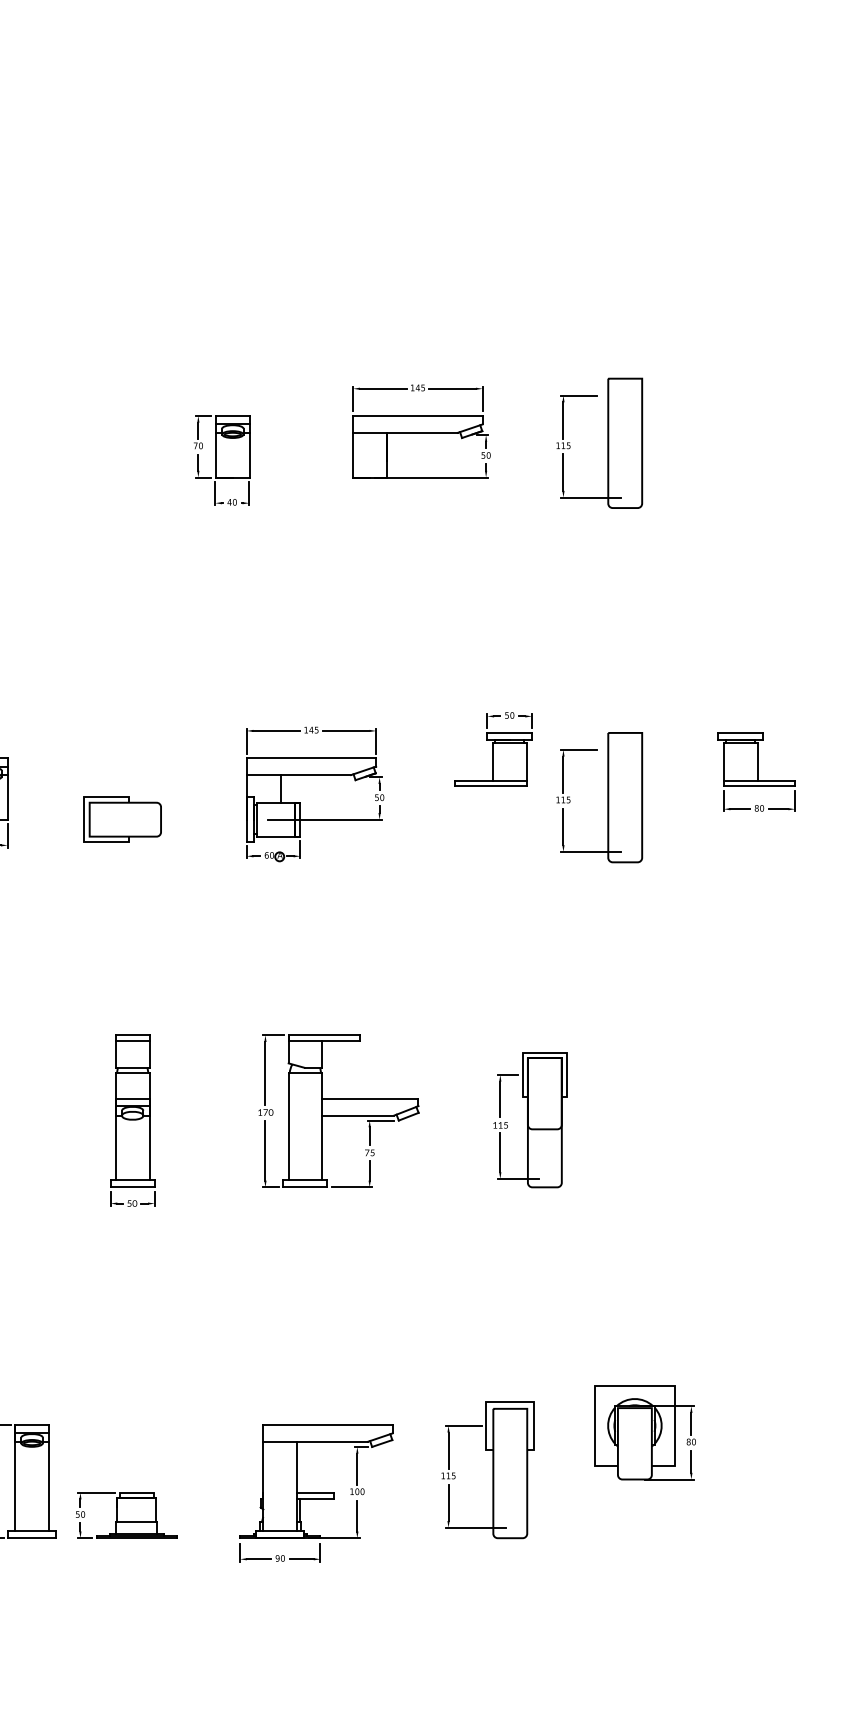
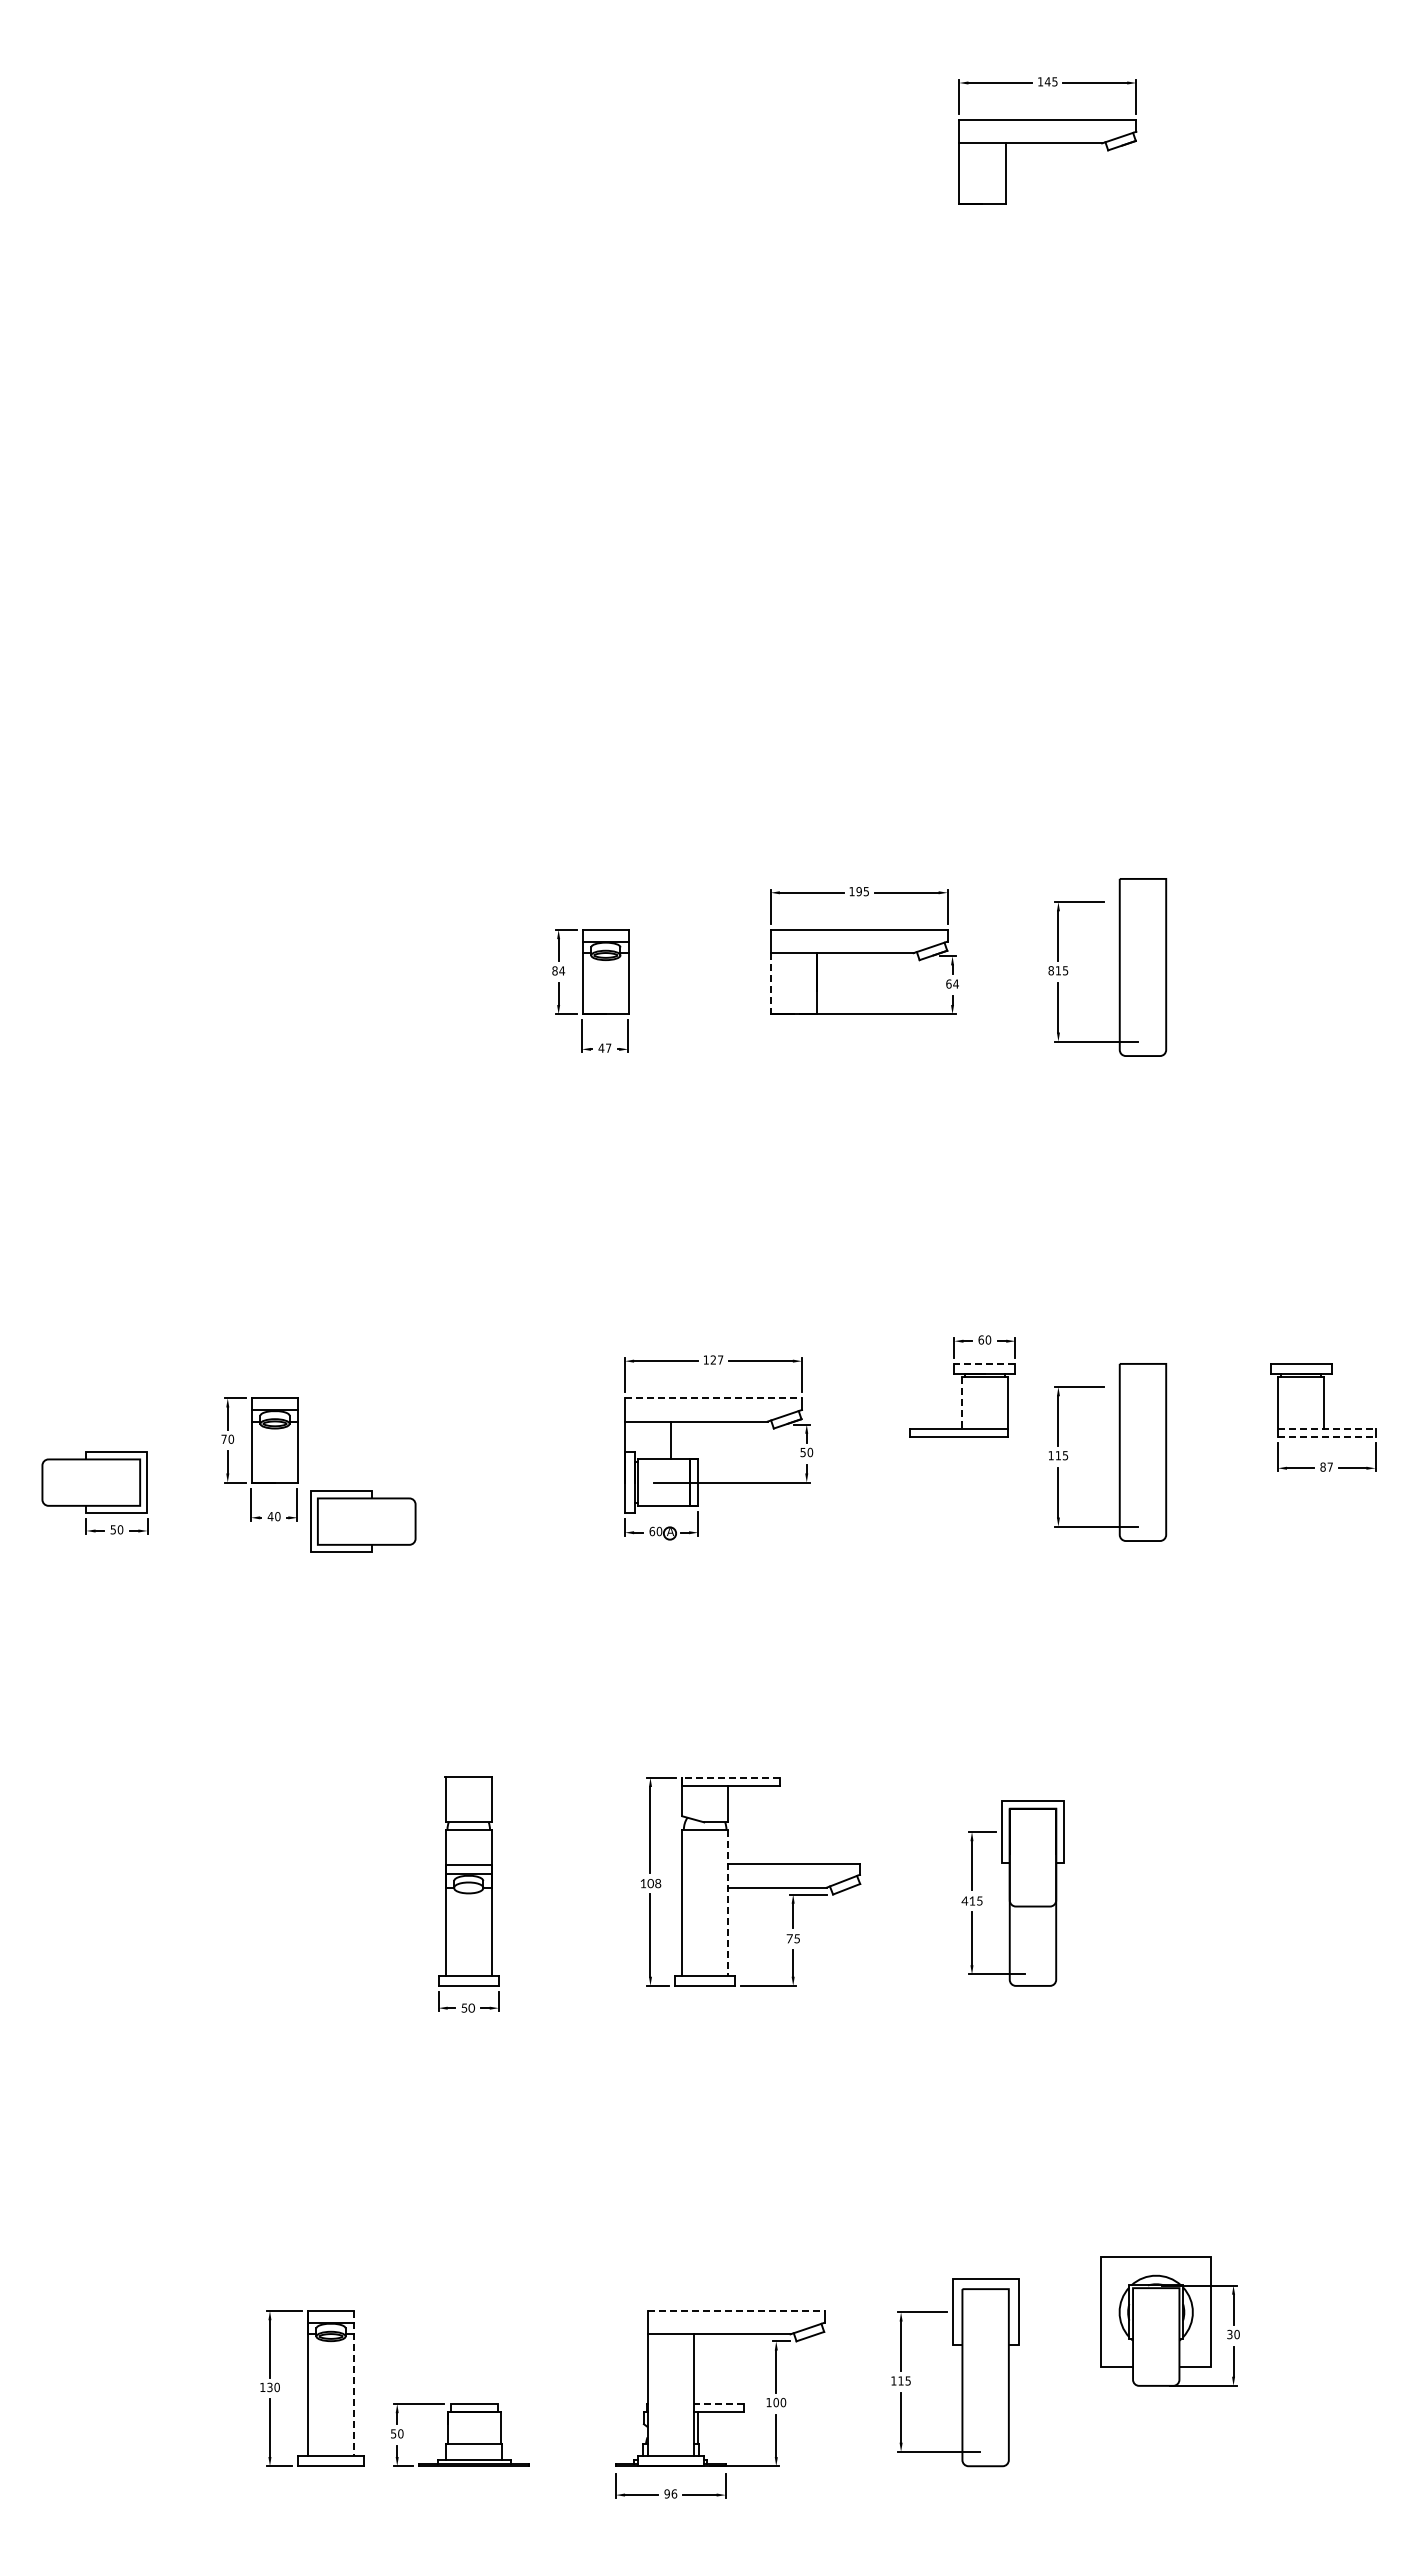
text: (418, 387) -> (859, 891), 145 -> 195
text: (198, 445) -> (558, 970), 70 -> 84
text: (557, 445) -> (1050, 970), 115 -> 815
line: (353, 455) -> (770, 983), solid -> dashed
text: (486, 455) -> (952, 983), 50 -> 64
text: (234, 501) -> (608, 1047), 40 -> 47
text: (507, 715) -> (981, 1339), 50 -> 60
text: (313, 729) -> (716, 1359), 145 -> 127
line: (509, 732) -> (984, 1363), solid -> dashed
line: (311, 758) -> (713, 1398), solid -> dashed
line: (492, 761) -> (961, 1403), solid -> dashed
line: (759, 780) -> (1326, 1429), solid -> dashed
line: (759, 786) -> (1326, 1437), solid -> dashed
text: (762, 807) -> (1330, 1466), 80 -> 87
part: (123, 819) -> (363, 1521), moved
line: (324, 1035) -> (731, 1777), solid -> dashed
line: (132, 1040) -> (468, 1785), removed
text: (268, 1112) -> (654, 1883), 170 -> 108
text: (494, 1124) -> (964, 1900), 115 -> 415
line: (322, 1127) -> (728, 1903), solid -> dashed
line: (328, 1425) -> (736, 2311), solid -> dashed
text: (688, 1441) -> (1229, 2334), 80 -> 30
line: (49, 1477) -> (354, 2383), solid -> dashed
line: (315, 1493) -> (718, 2404), solid -> dashed
text: (282, 1558) -> (674, 2493), 90 -> 96

